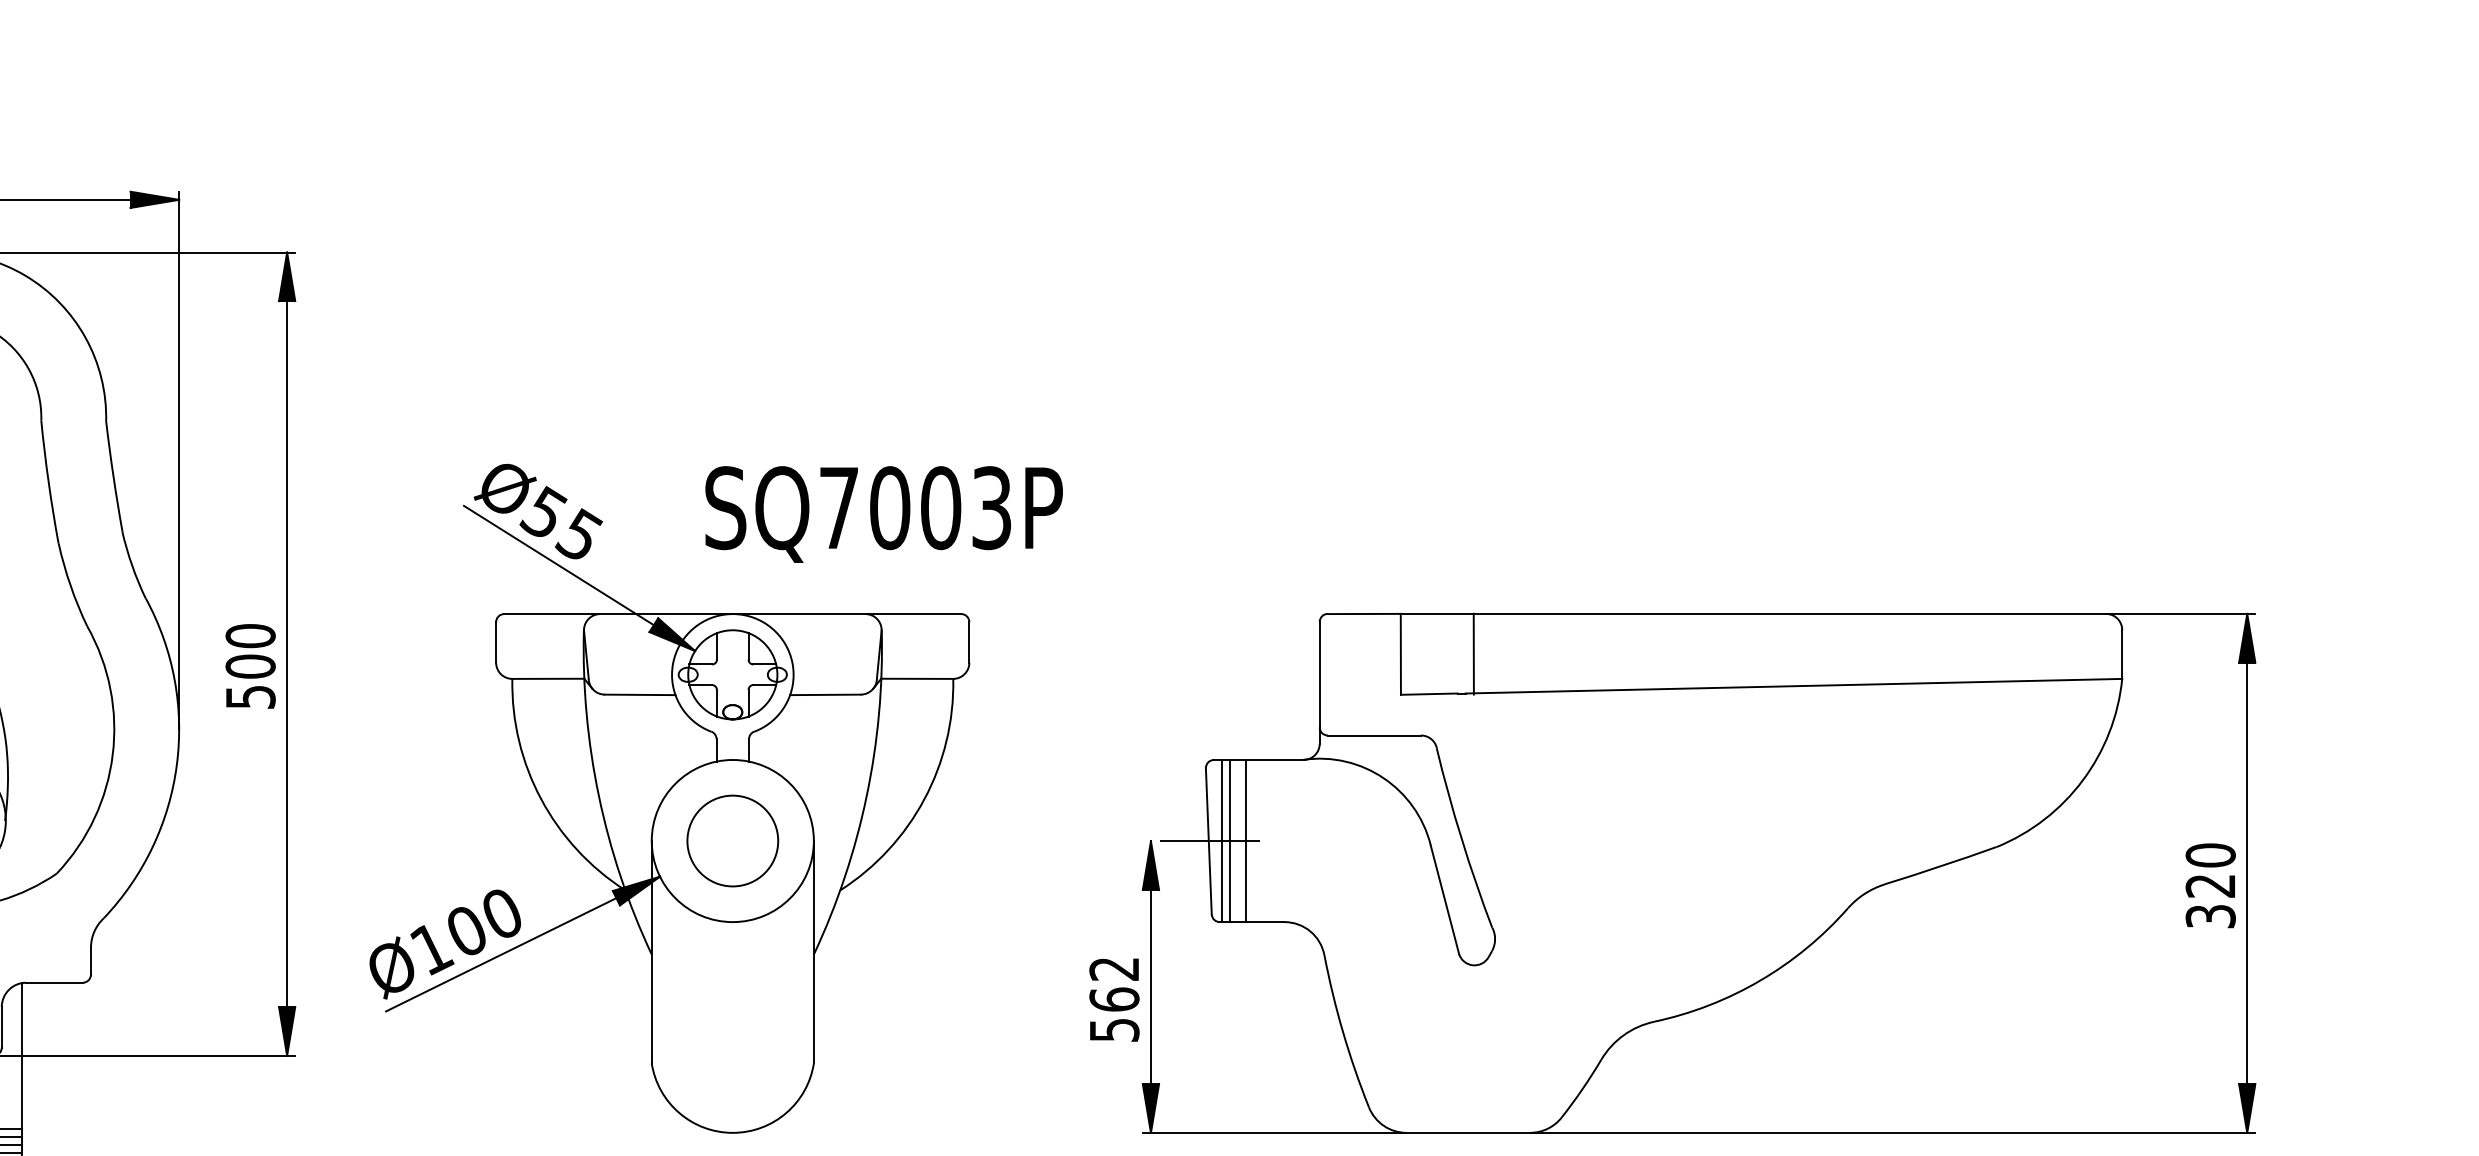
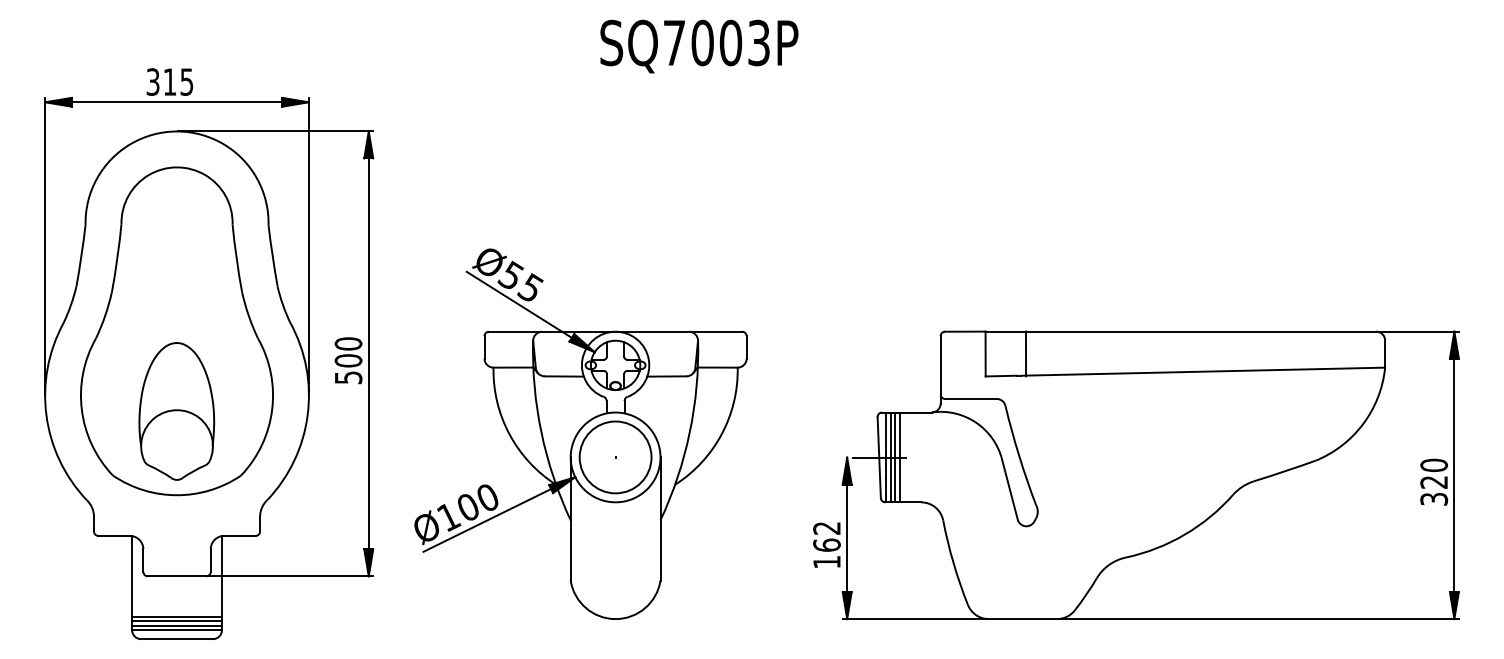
text: (884, 514) -> (699, 46), moved
circle: (732, 841) -> (615, 457), size x1.43
line: (1238, 841) -> (895, 457), added
text: (1113, 1030) -> (826, 562), 562 -> 162

